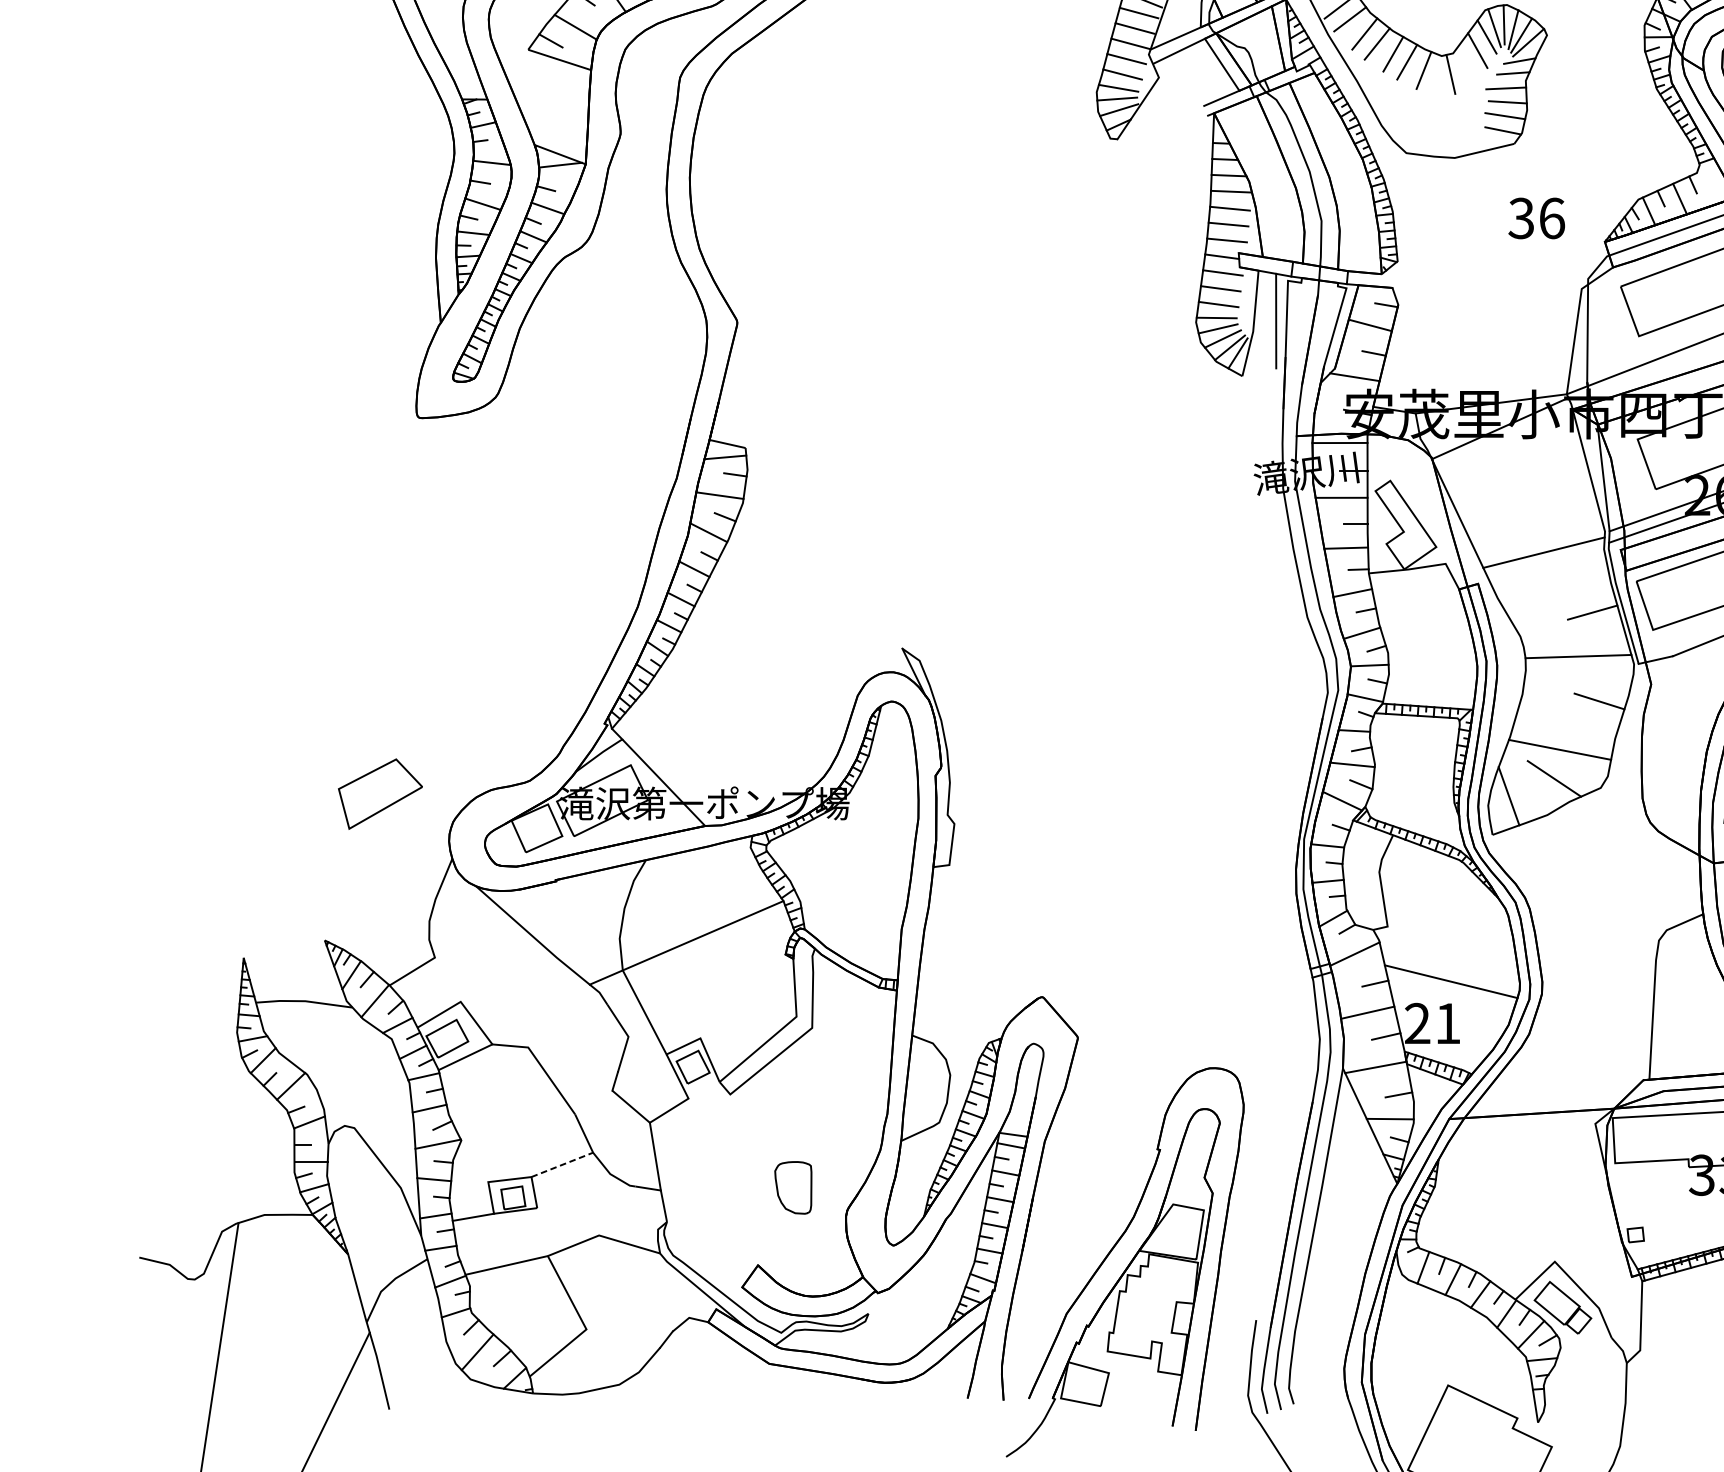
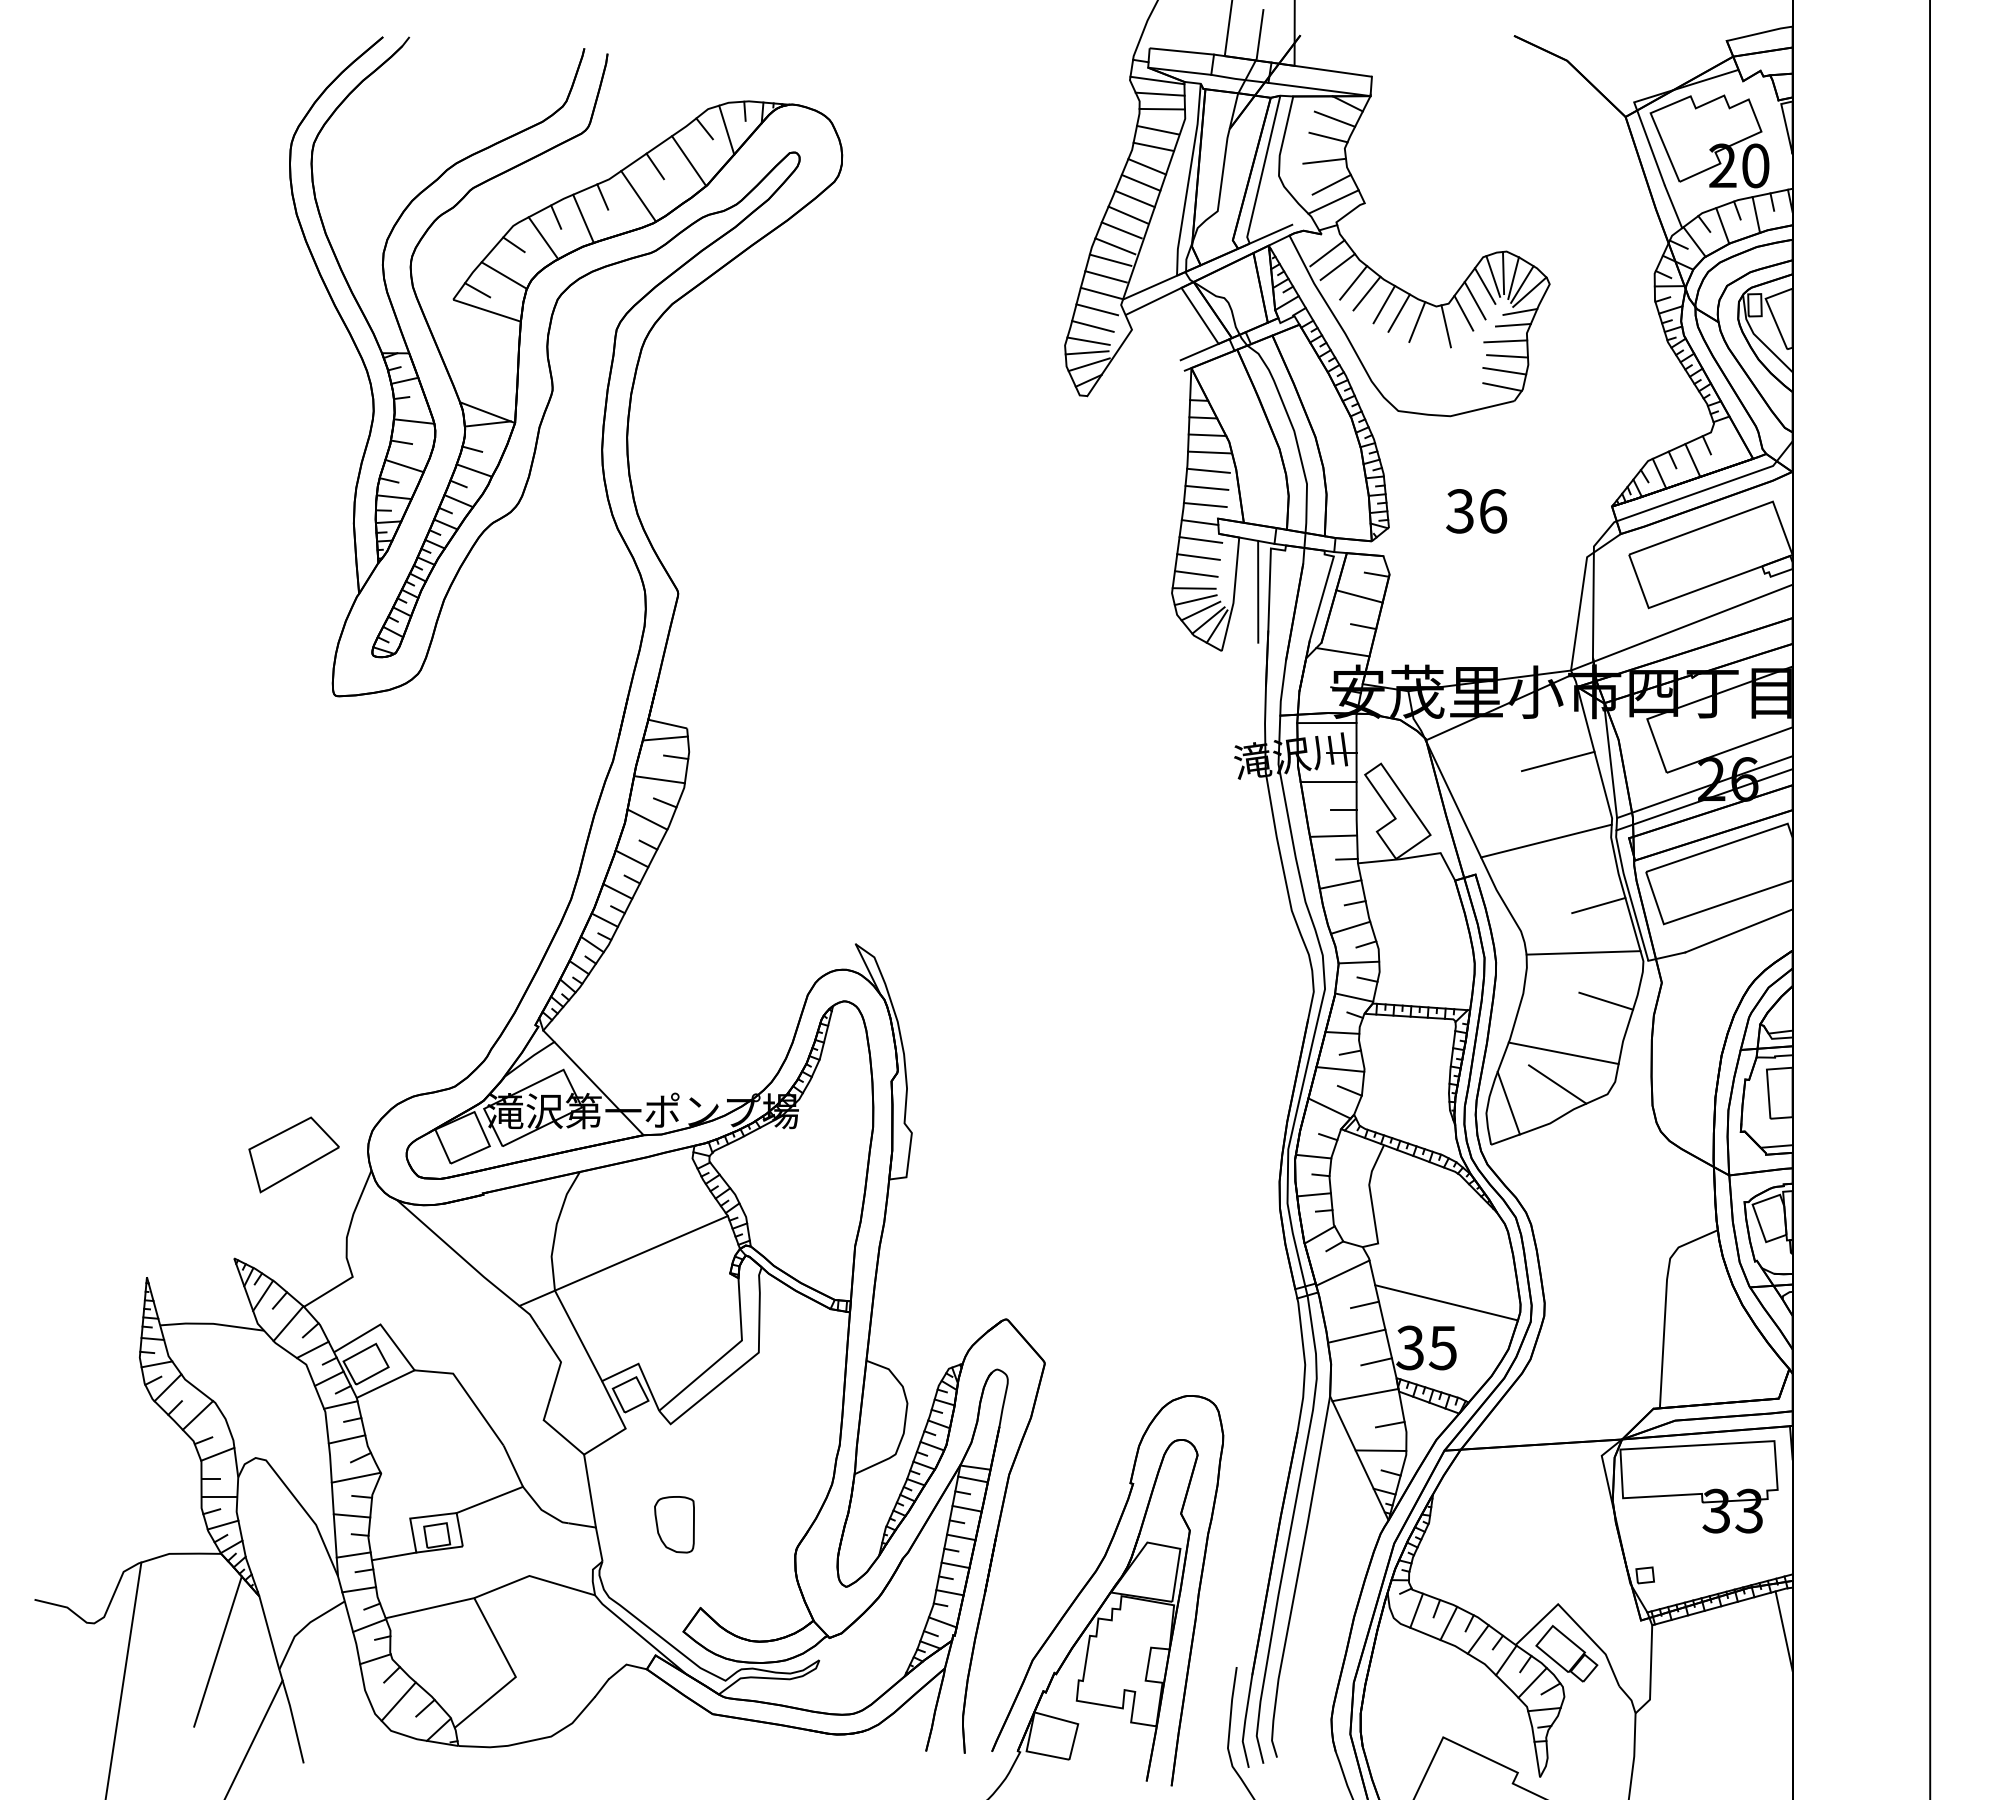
line: (1466, 61) -> (1463, 312), added
text: (1536, 218) -> (1476, 511), moved
line: (1554, 478) -> (1557, 761), added
part: (379, 793) -> (293, 1154), moved
text: (1432, 1024) -> (1426, 1348), 21 -> 35
line: (561, 1164) -> (489, 1499), dashed -> solid
part: (793, 1187) -> (674, 1524), moved
line: (309, 1305) -> (217, 1651), added

